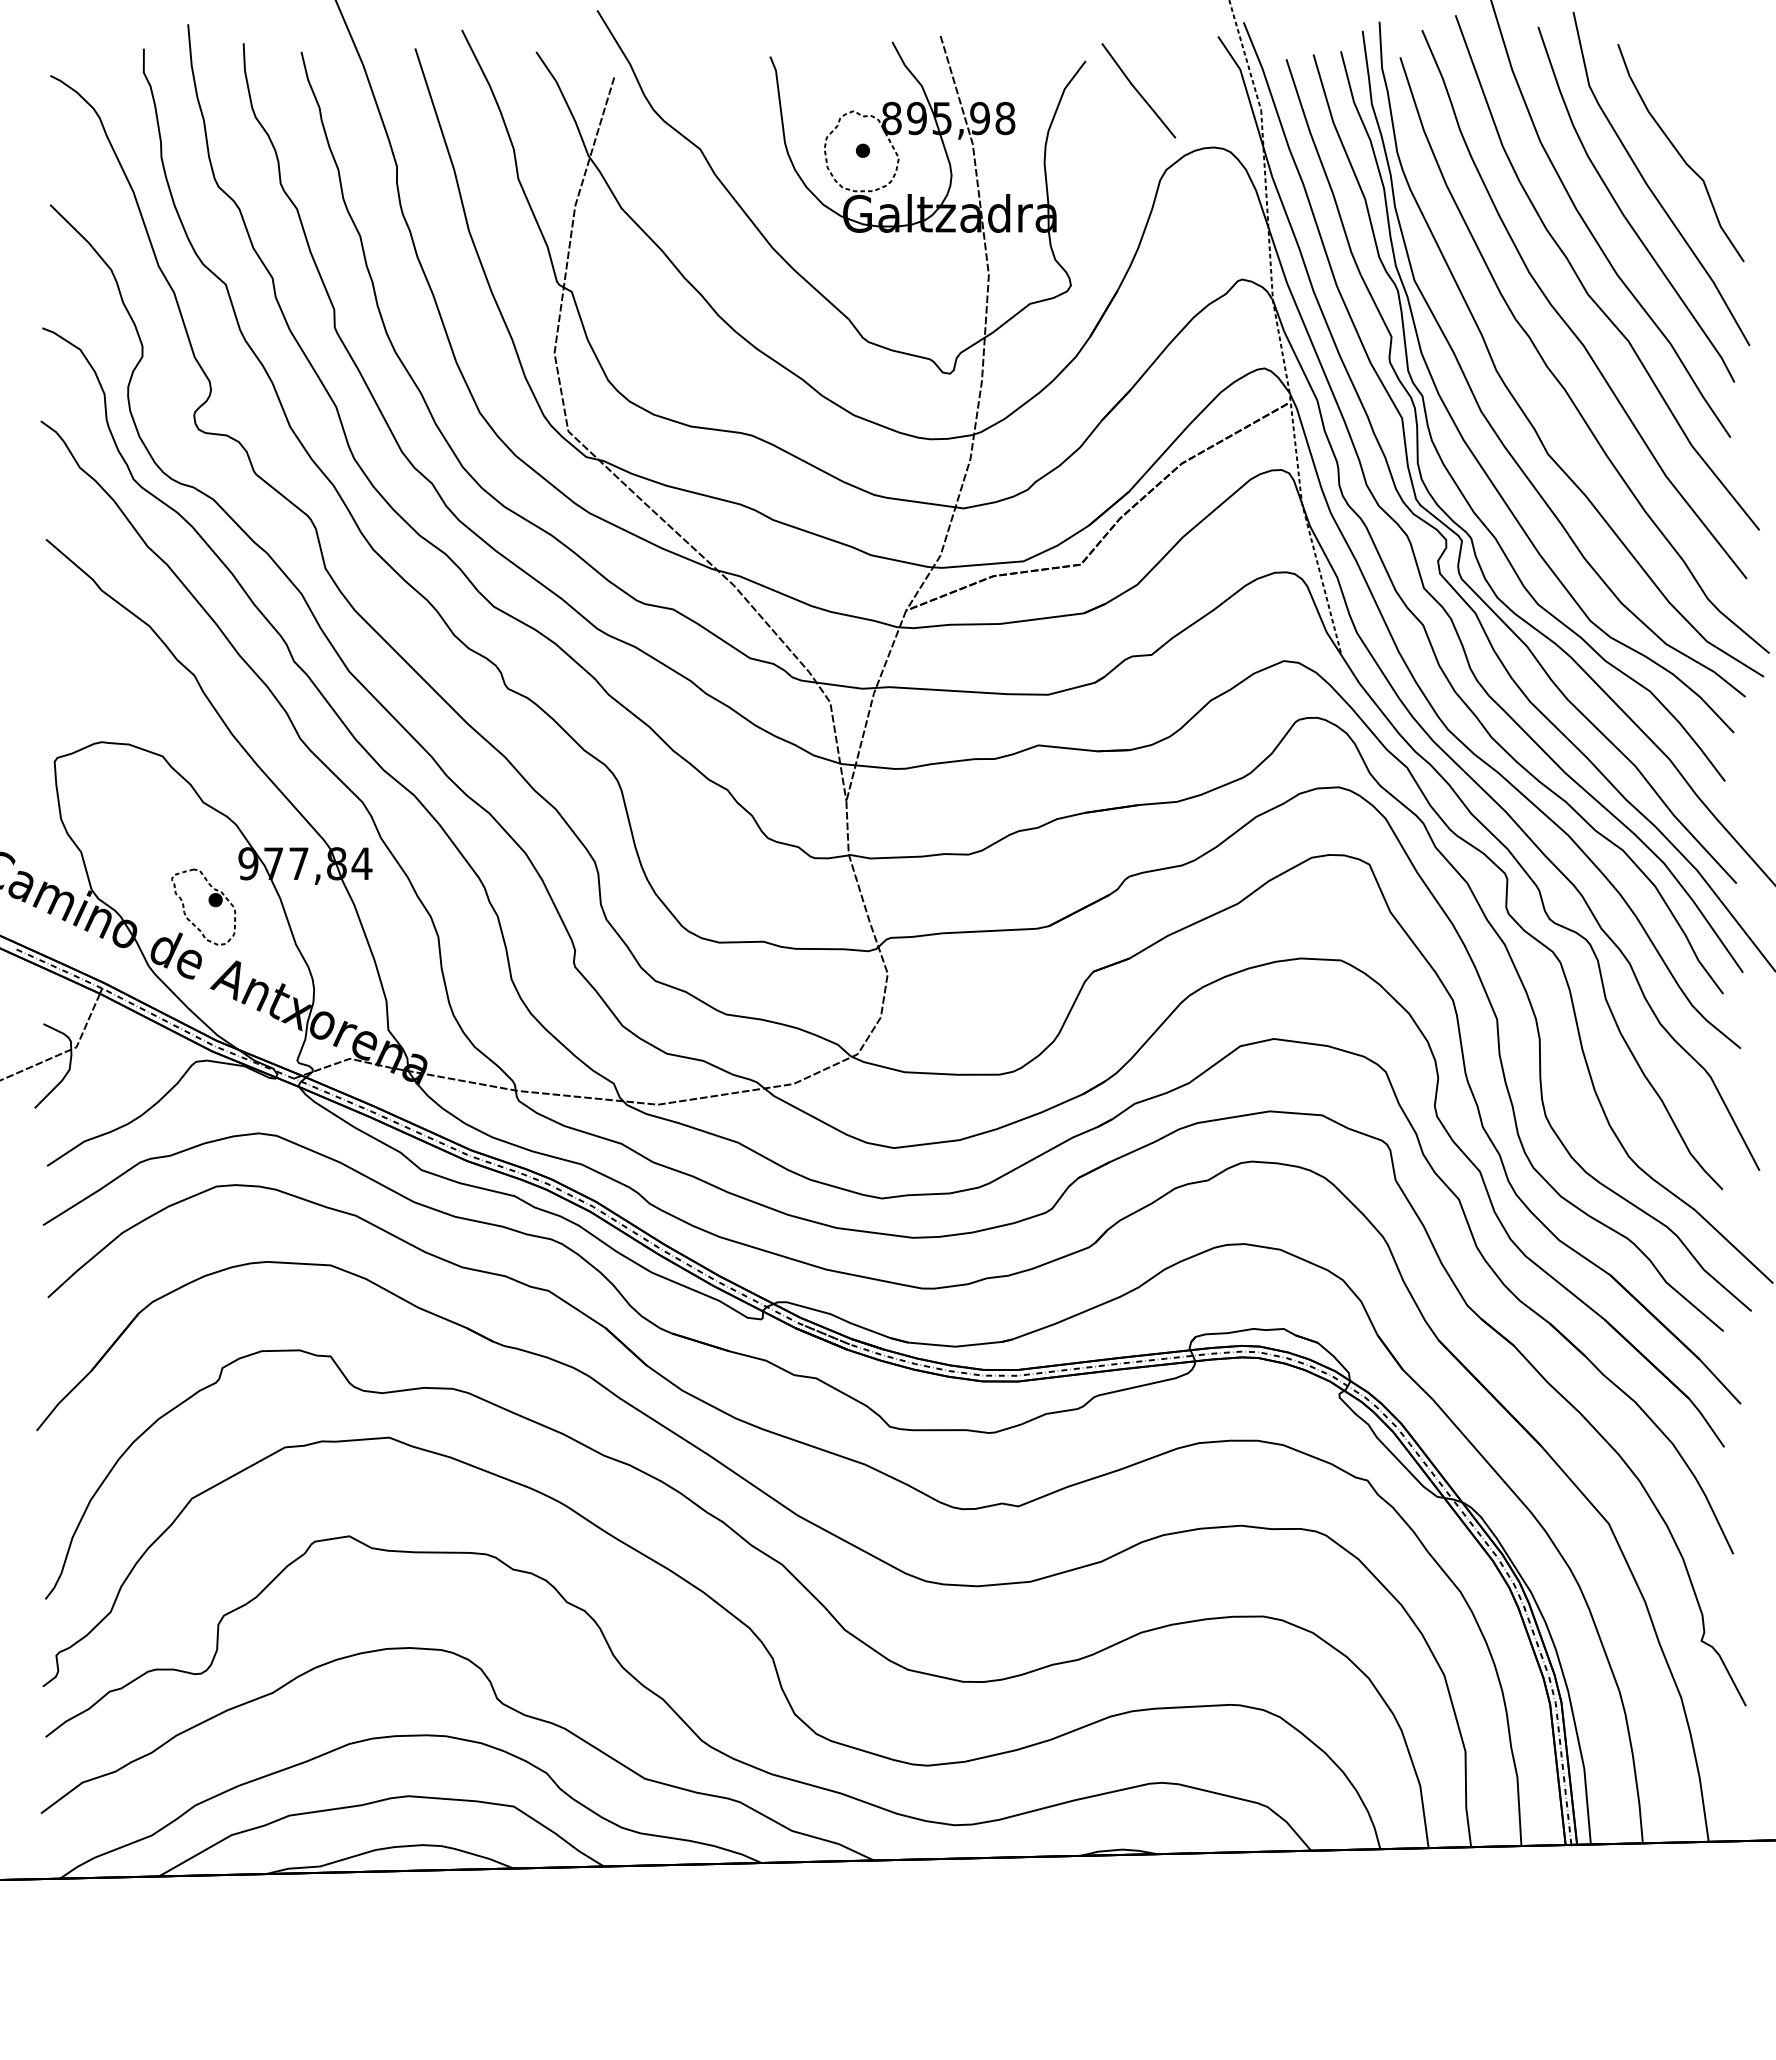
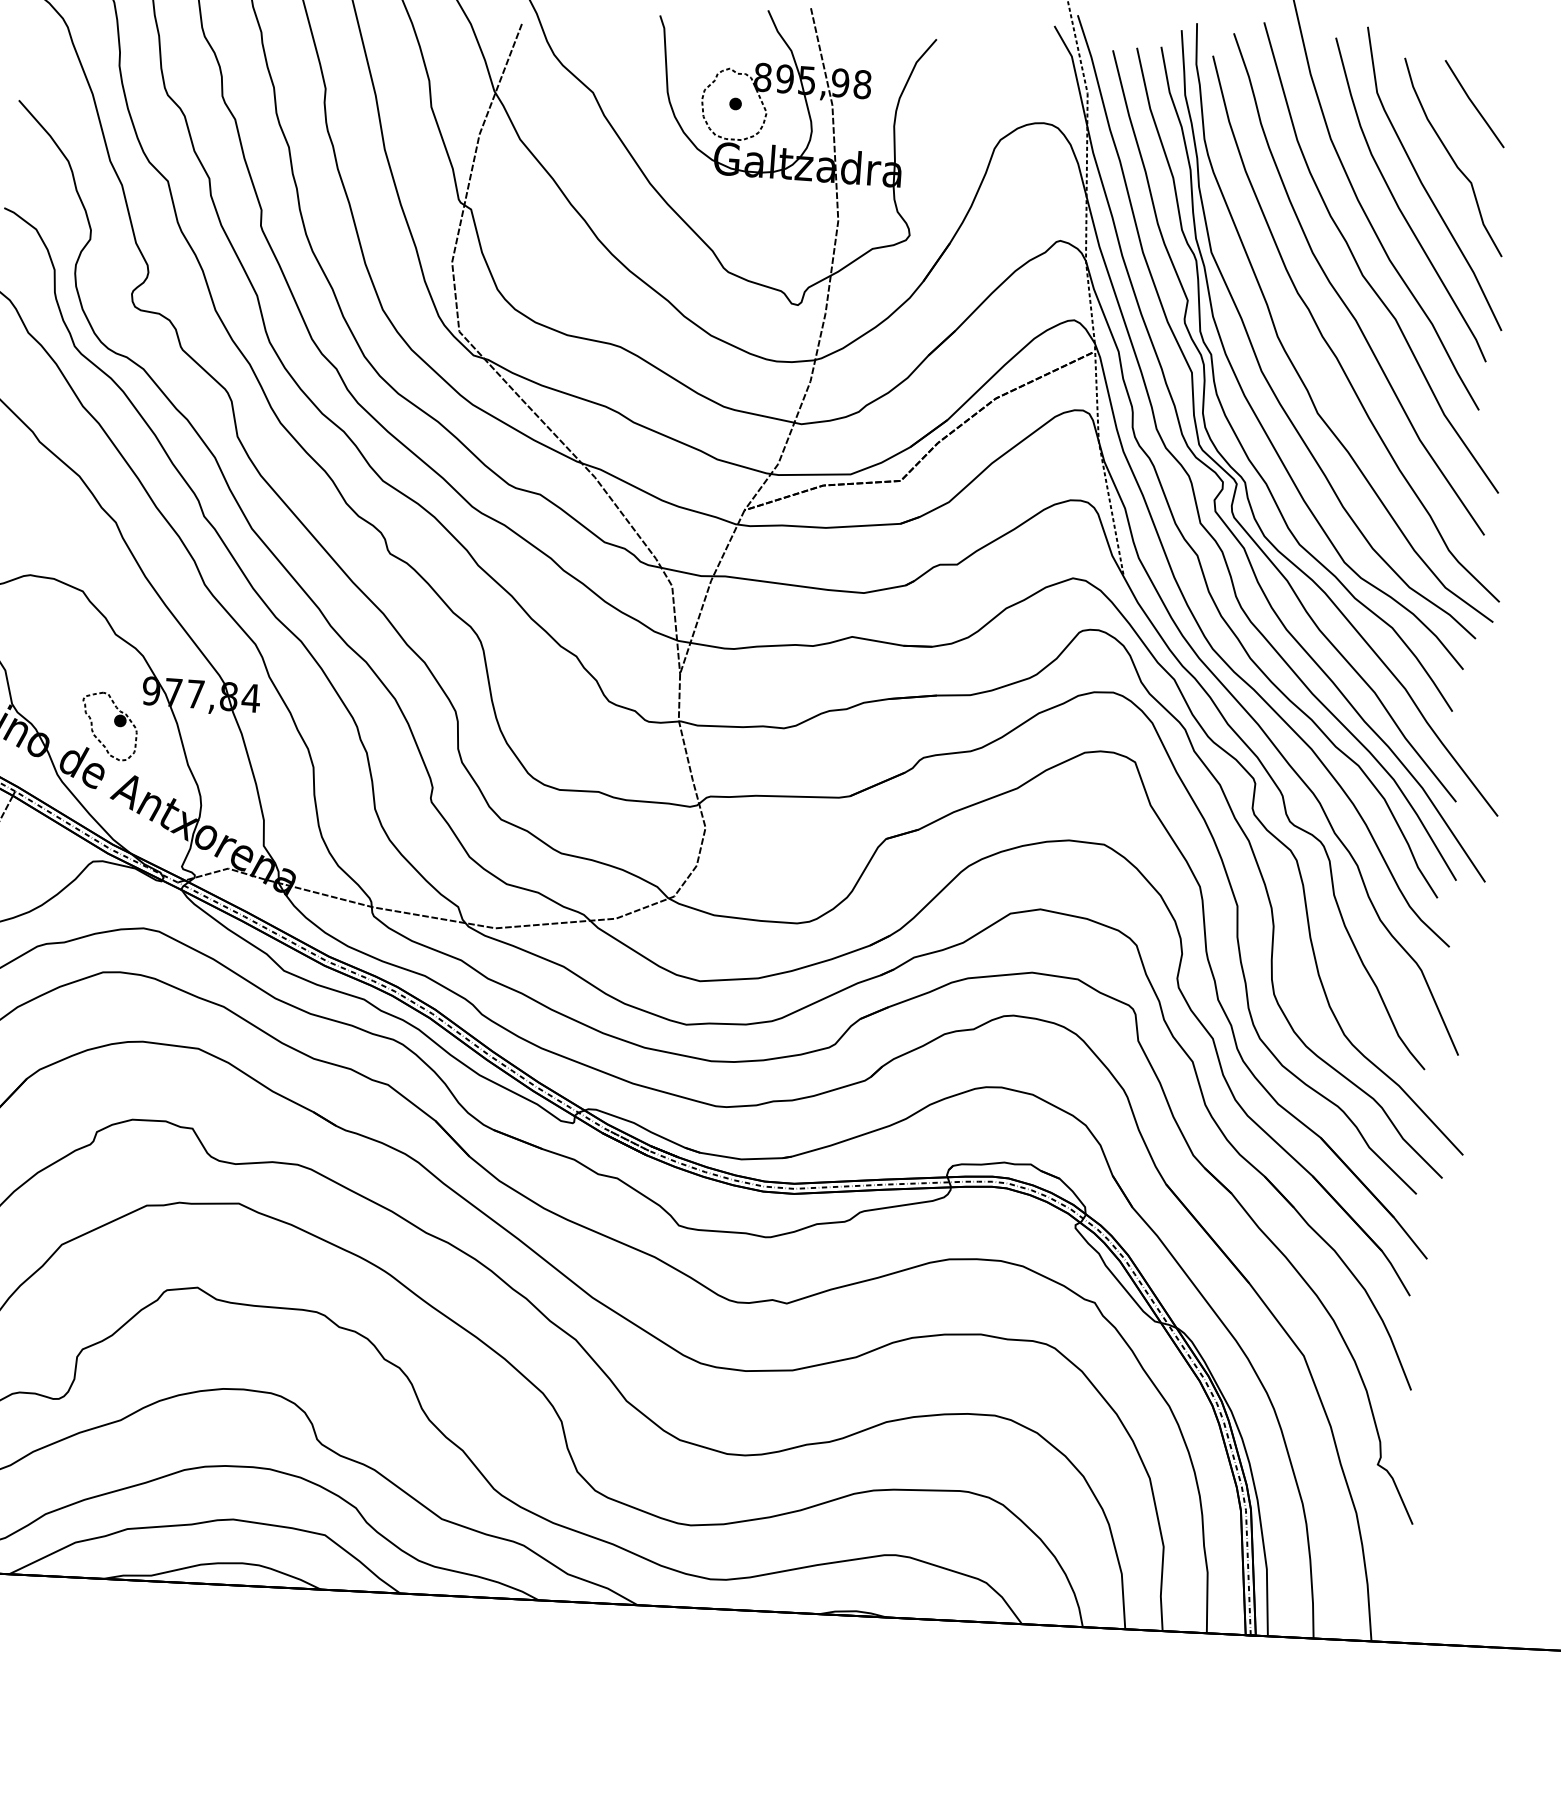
line: (1138, 90) -> (1474, 103), moved

